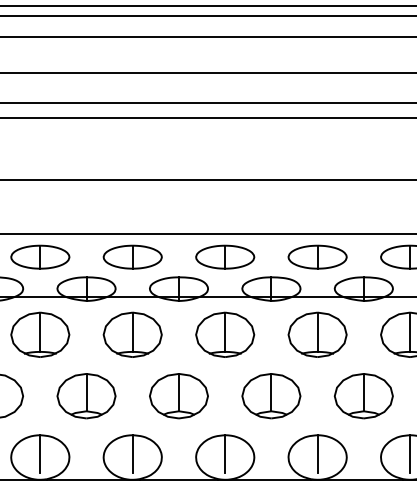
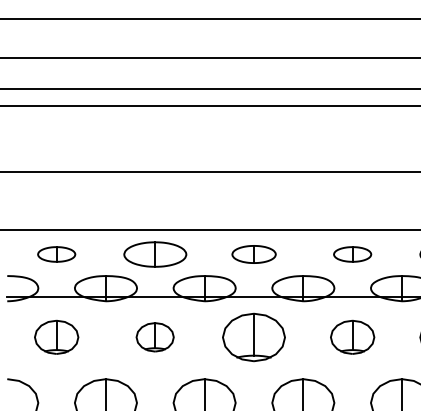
part: (40, 256) -> (56, 253), size x0.6
part: (225, 256) -> (254, 253), size x0.7
part: (317, 256) -> (352, 253), size x0.6
part: (40, 334) -> (56, 337), size x0.7
part: (132, 334) -> (155, 337), size x0.6
part: (317, 334) -> (352, 337), size x0.7

